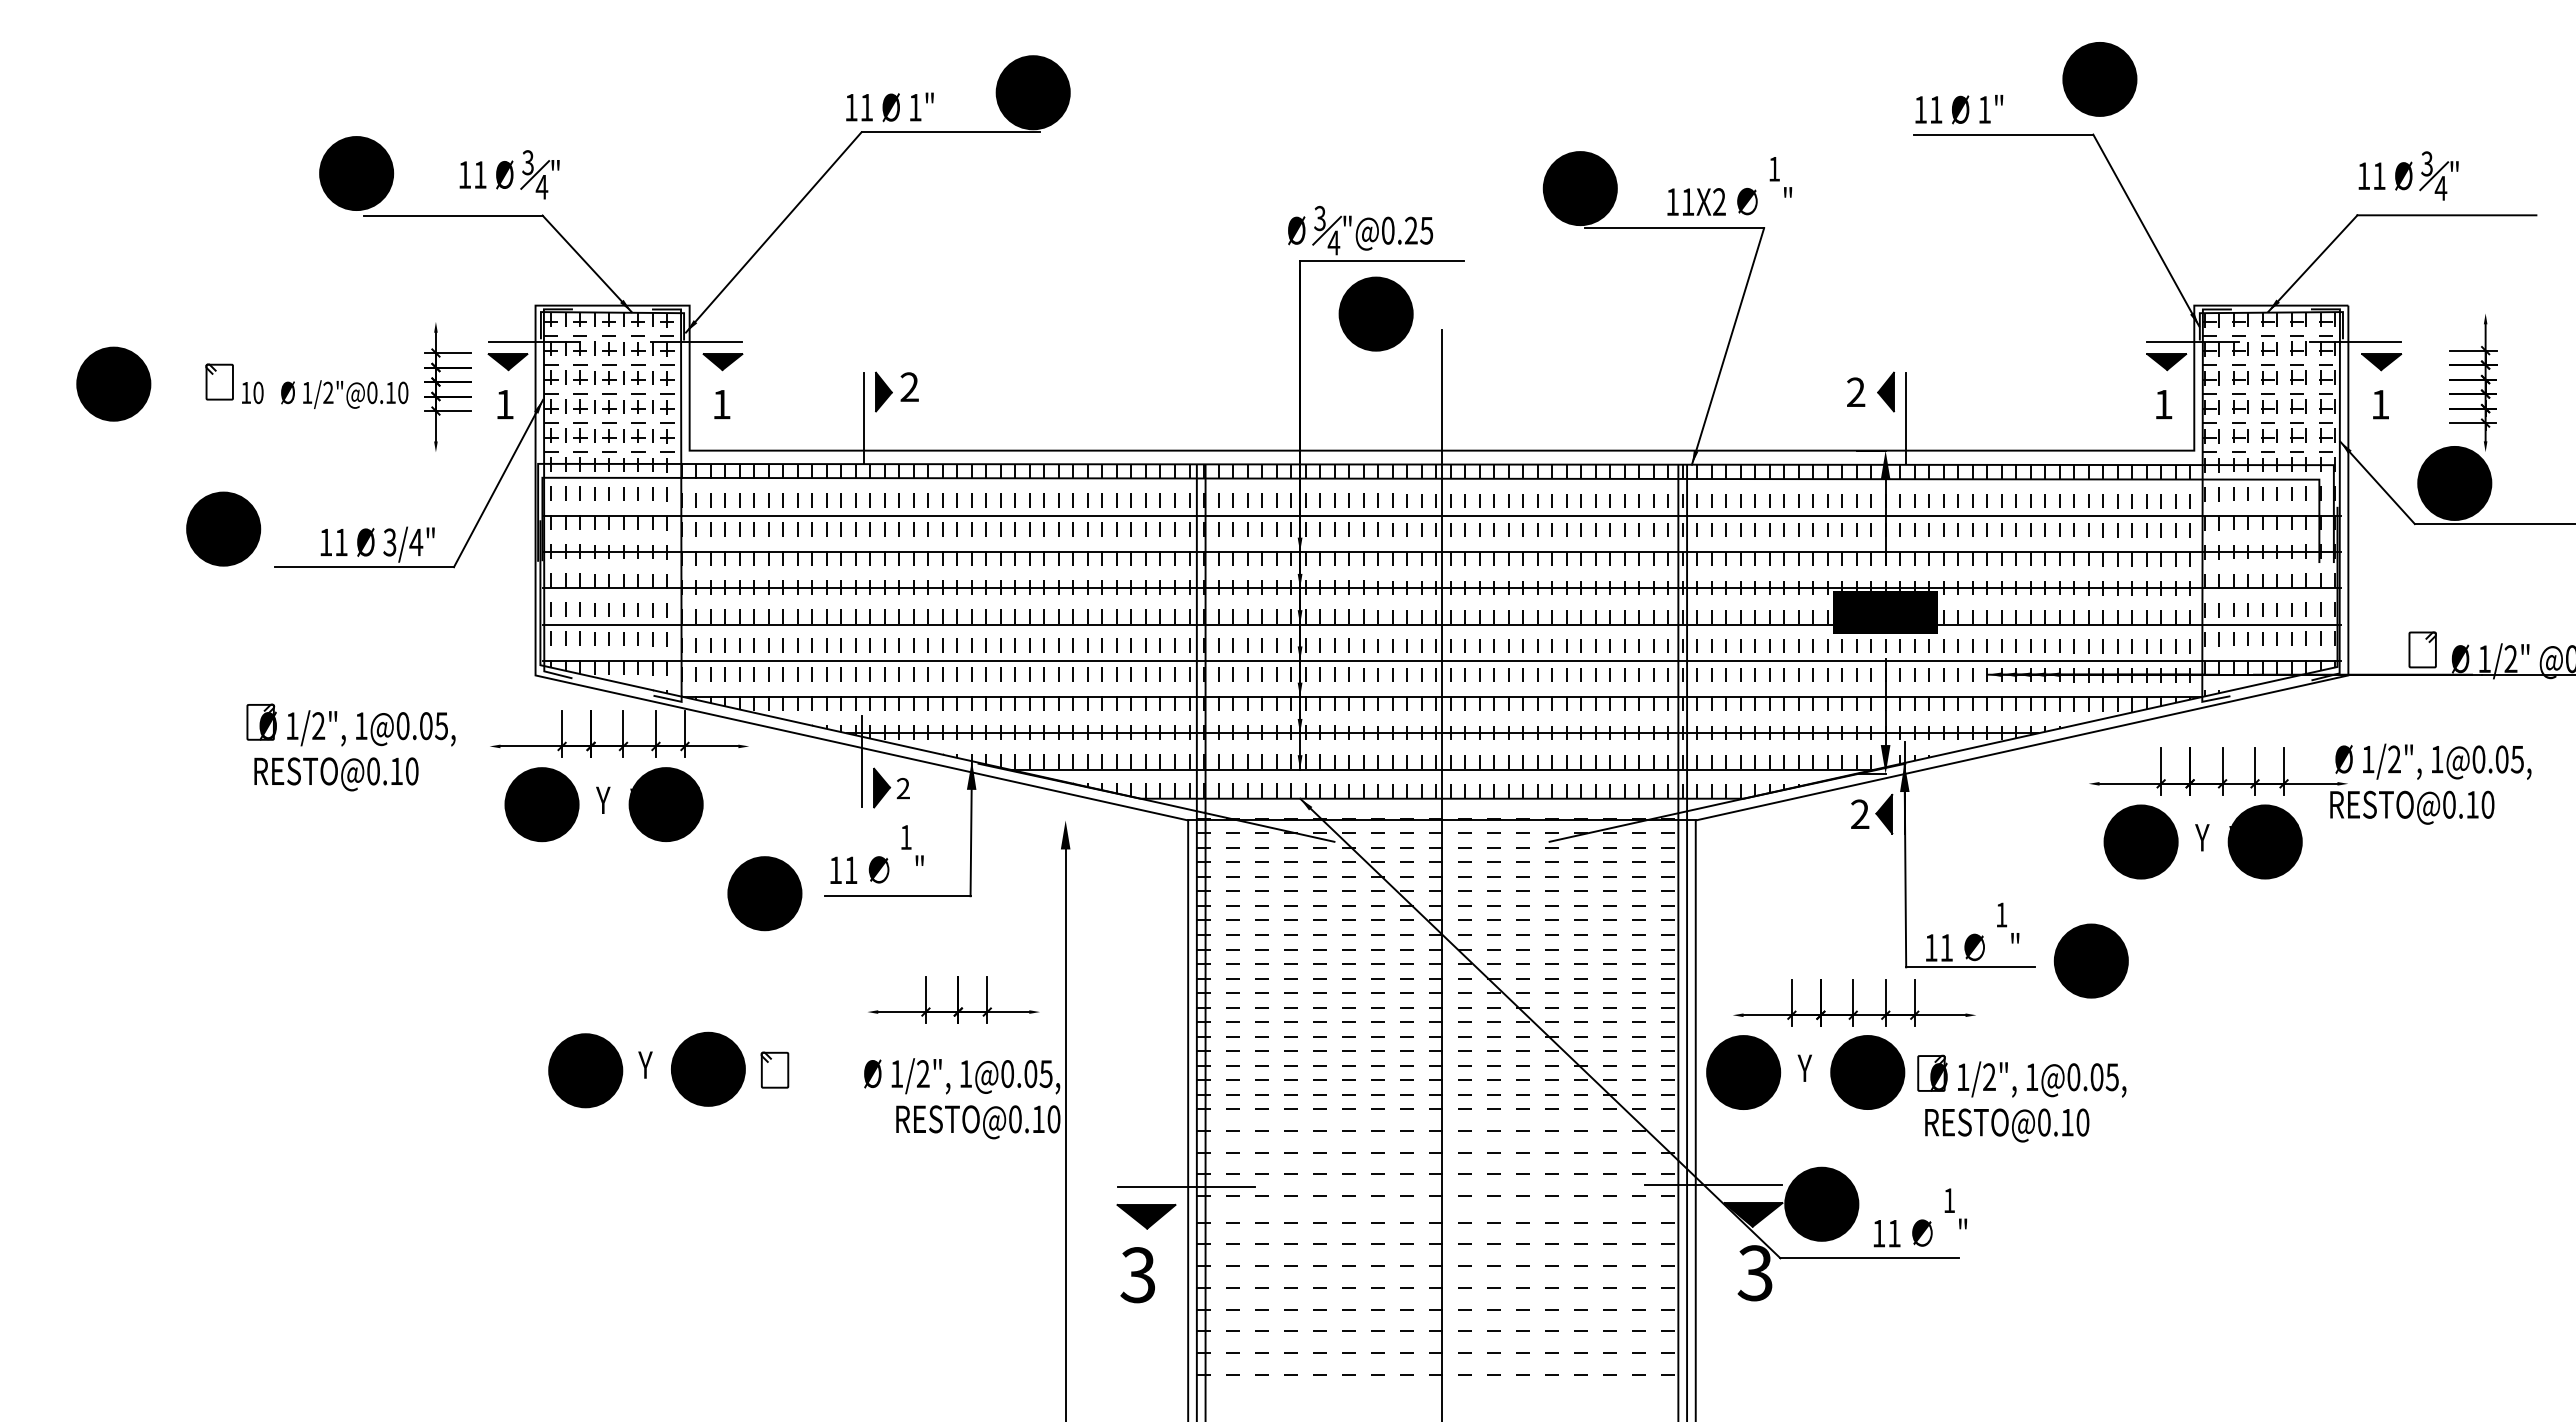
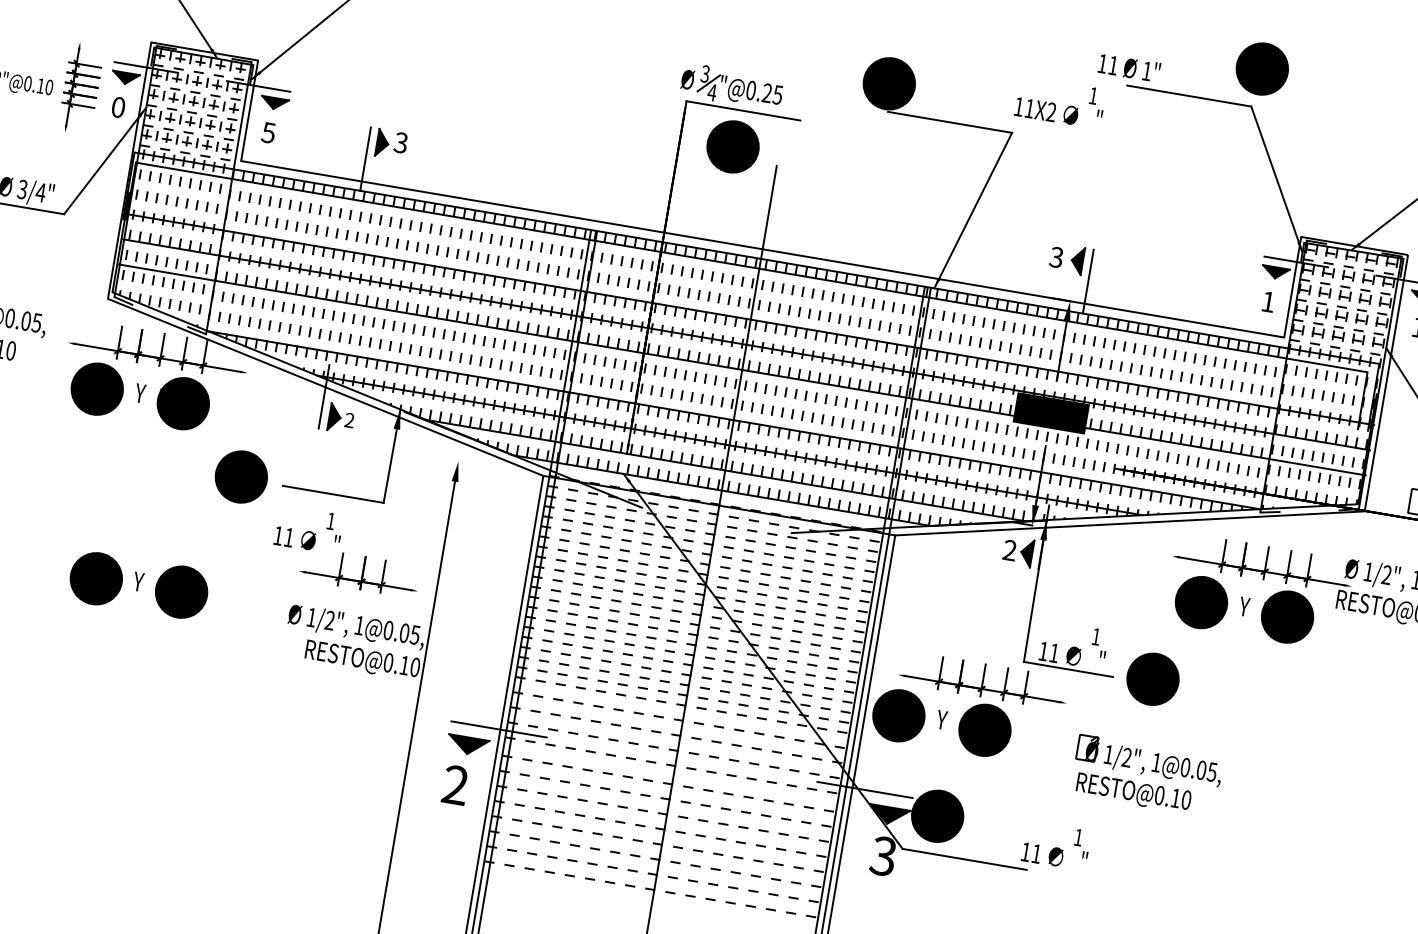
text: (1959, 109) -> (1129, 68), moved
text: (1729, 186) -> (1060, 102), moved
text: (909, 387) -> (400, 143), 2 -> 3
text: (1855, 392) -> (1056, 257), 2 -> 3
text: (504, 404) -> (118, 107), 1 -> 0
text: (721, 404) -> (268, 132), 1 -> 5
line: (1441, 515) -> (754, 294), removed
line: (1441, 660) -> (737, 394), removed
text: (876, 854) -> (308, 529), moved
part: (774, 1069) -> (227, 600), removed
part: (2015, 1095) -> (1142, 773), moved
text: (1920, 1217) -> (1056, 845), moved
text: (1137, 1275) -> (454, 785), 3 -> 2

